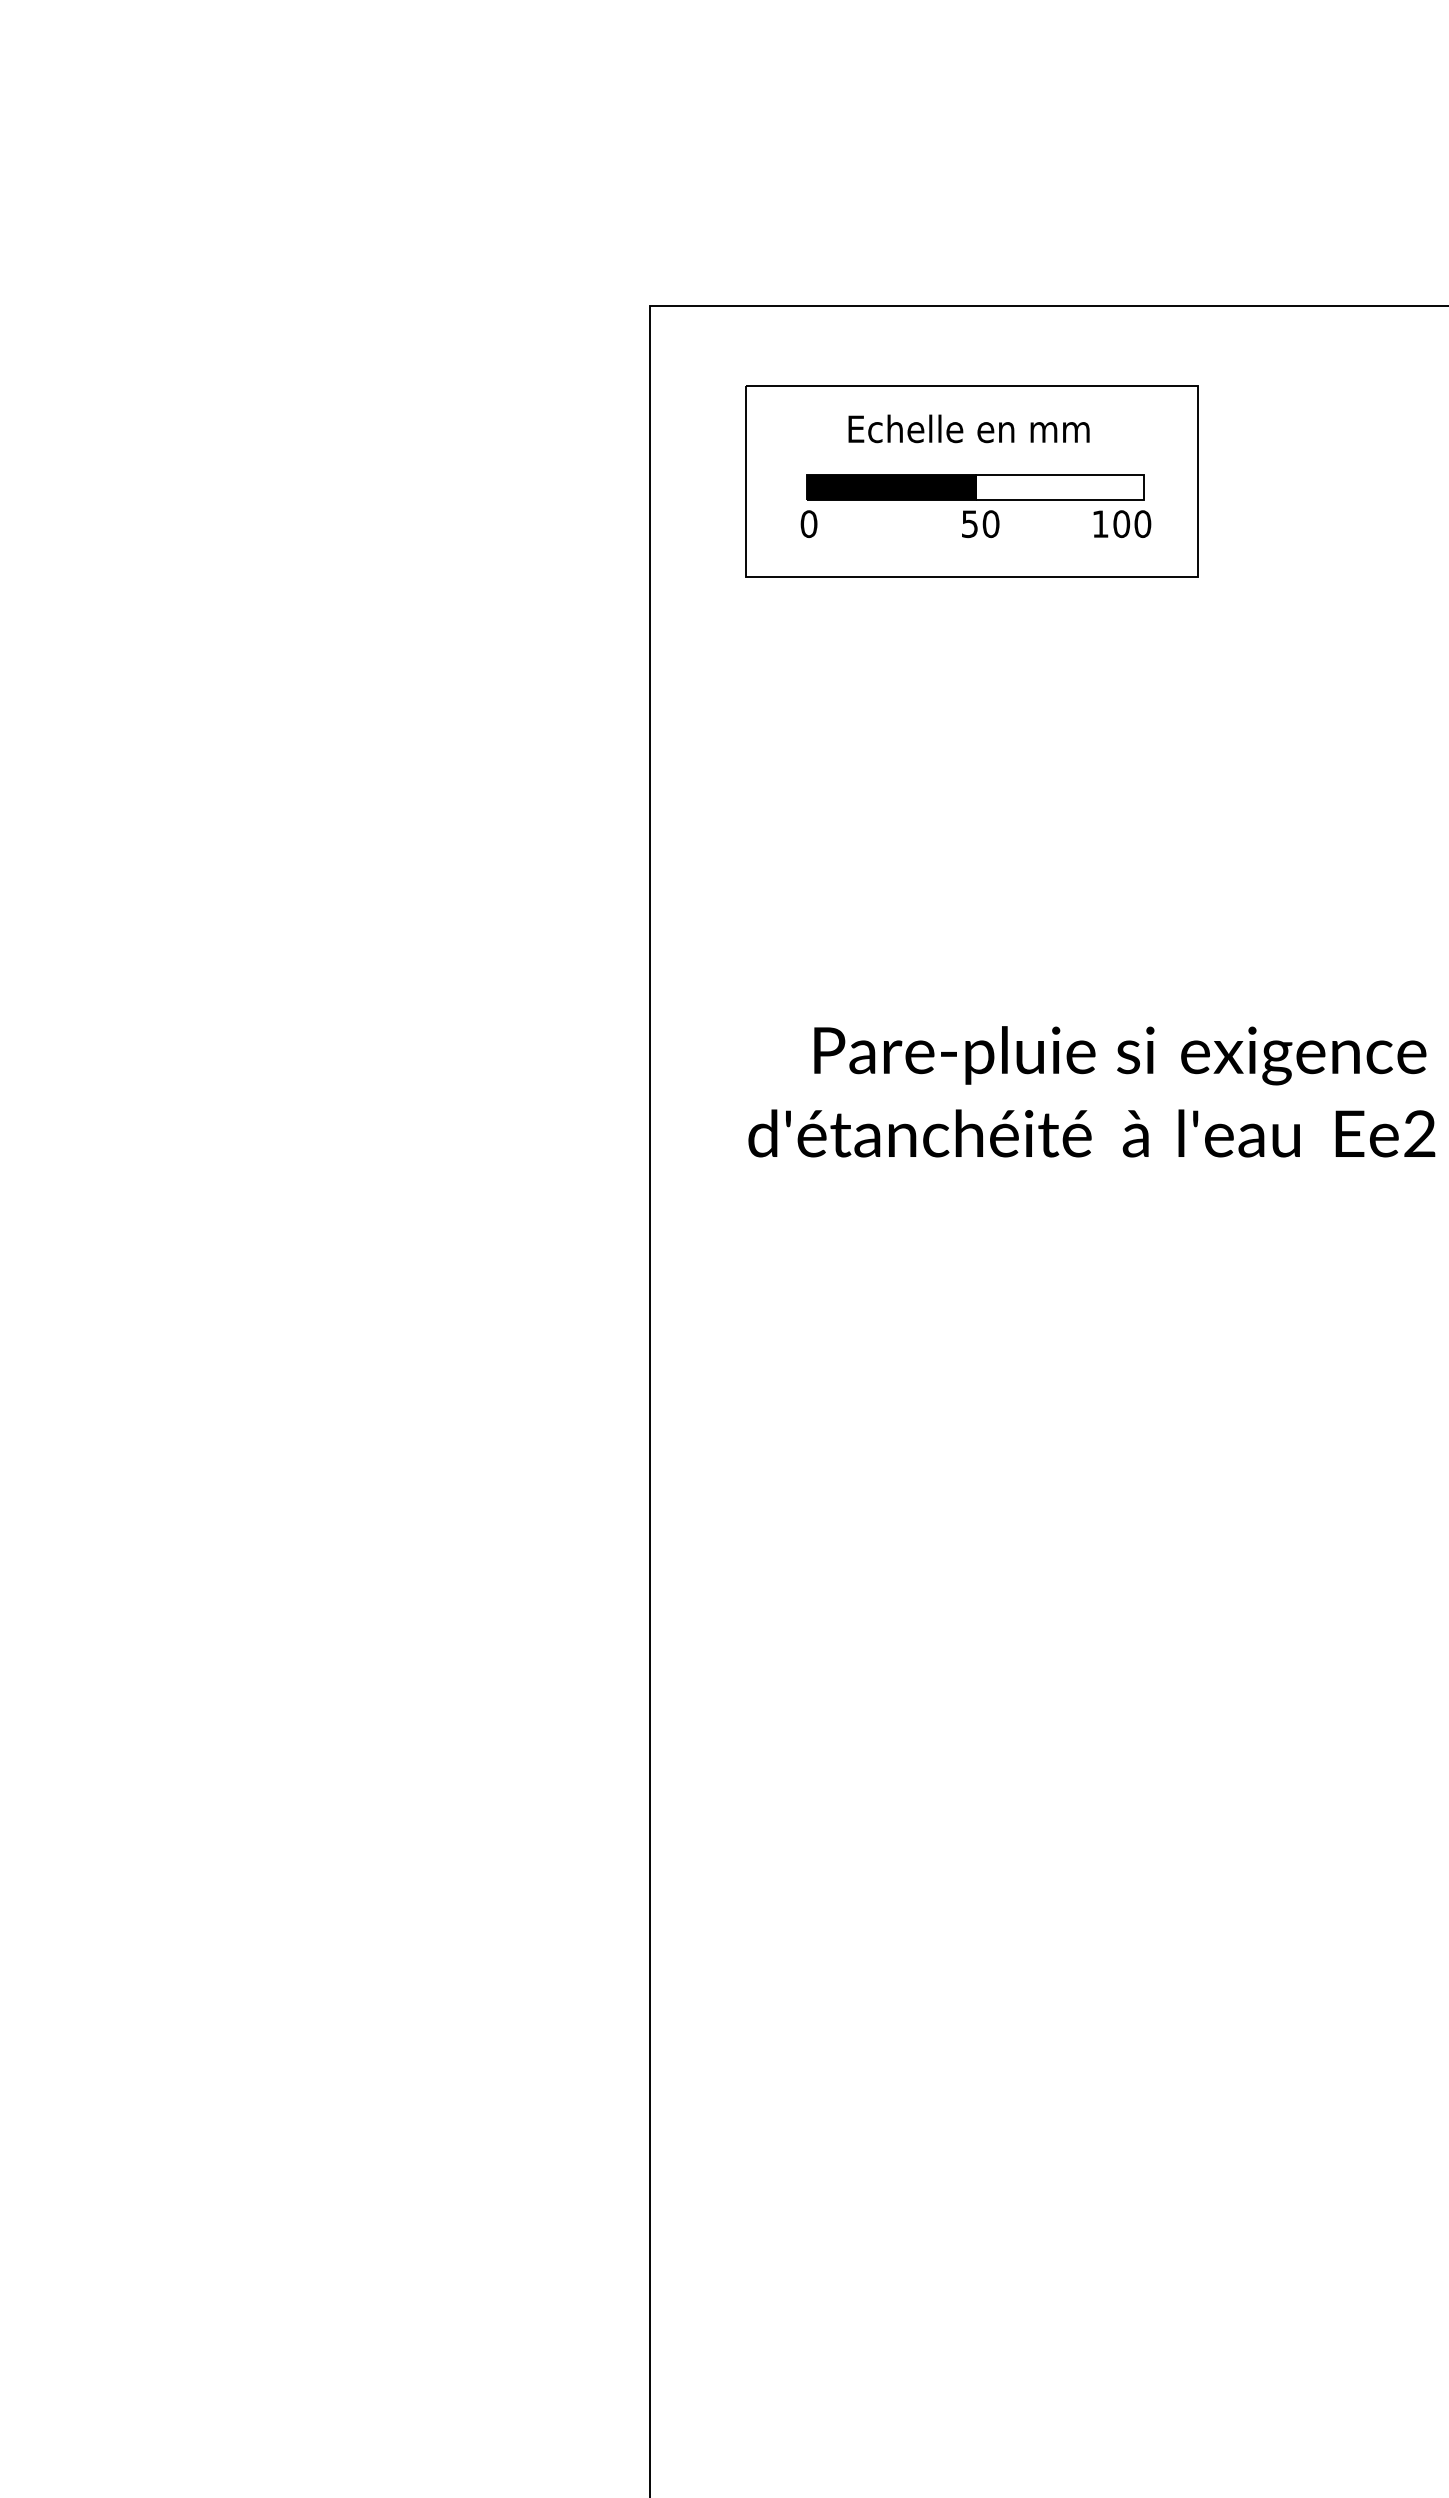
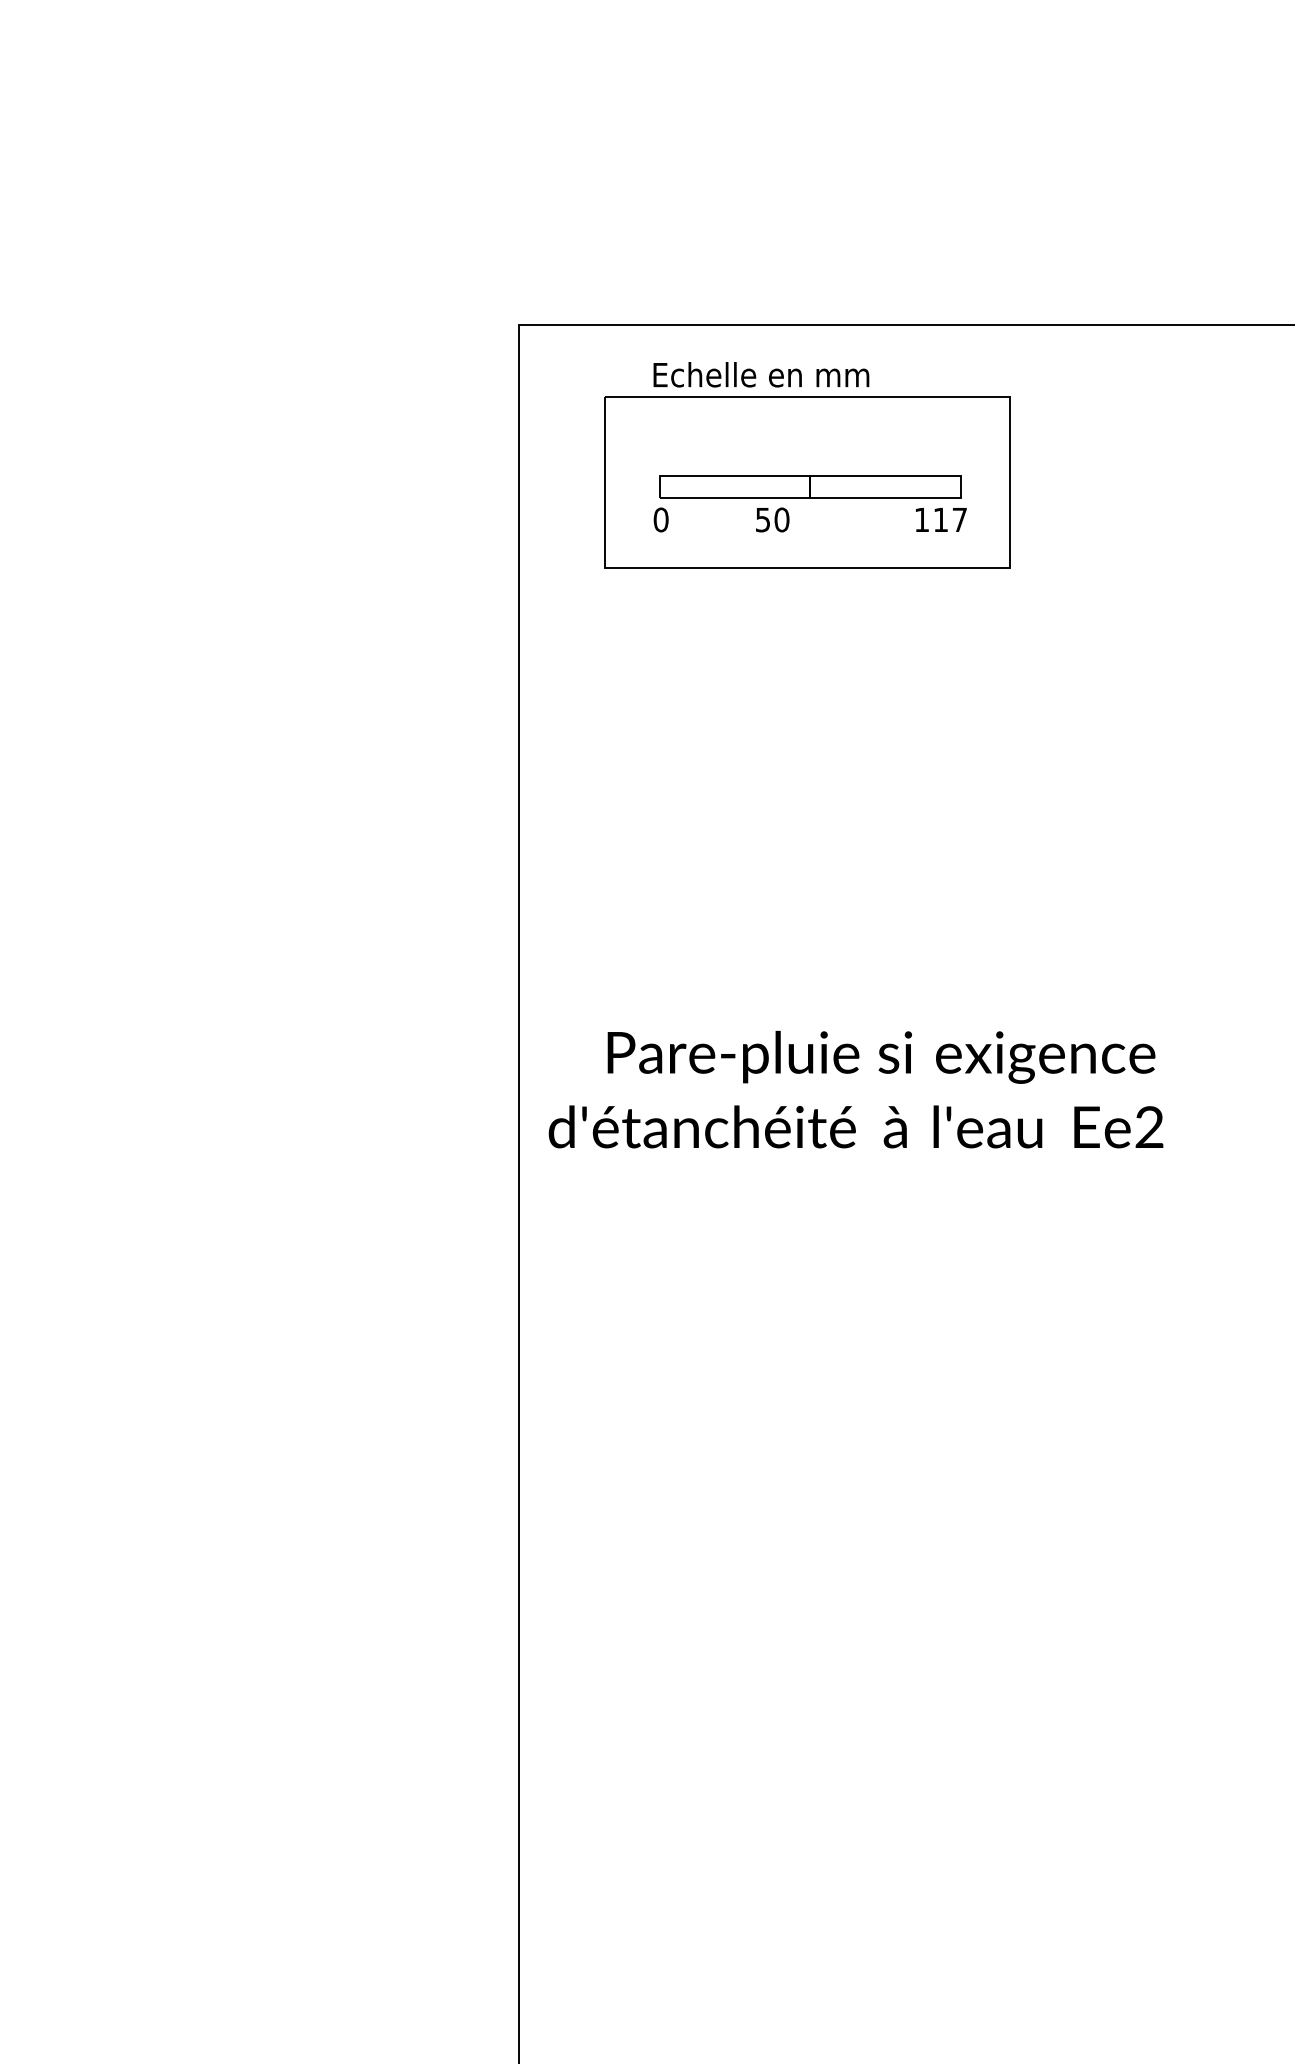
text: (968, 428) -> (760, 374), moved
fill: (891, 487) -> (734, 487), removed
text: (980, 524) -> (772, 520), moved
text: (1132, 524) -> (950, 520), 100 -> 117
text: (1091, 1091) -> (855, 1089), moved

